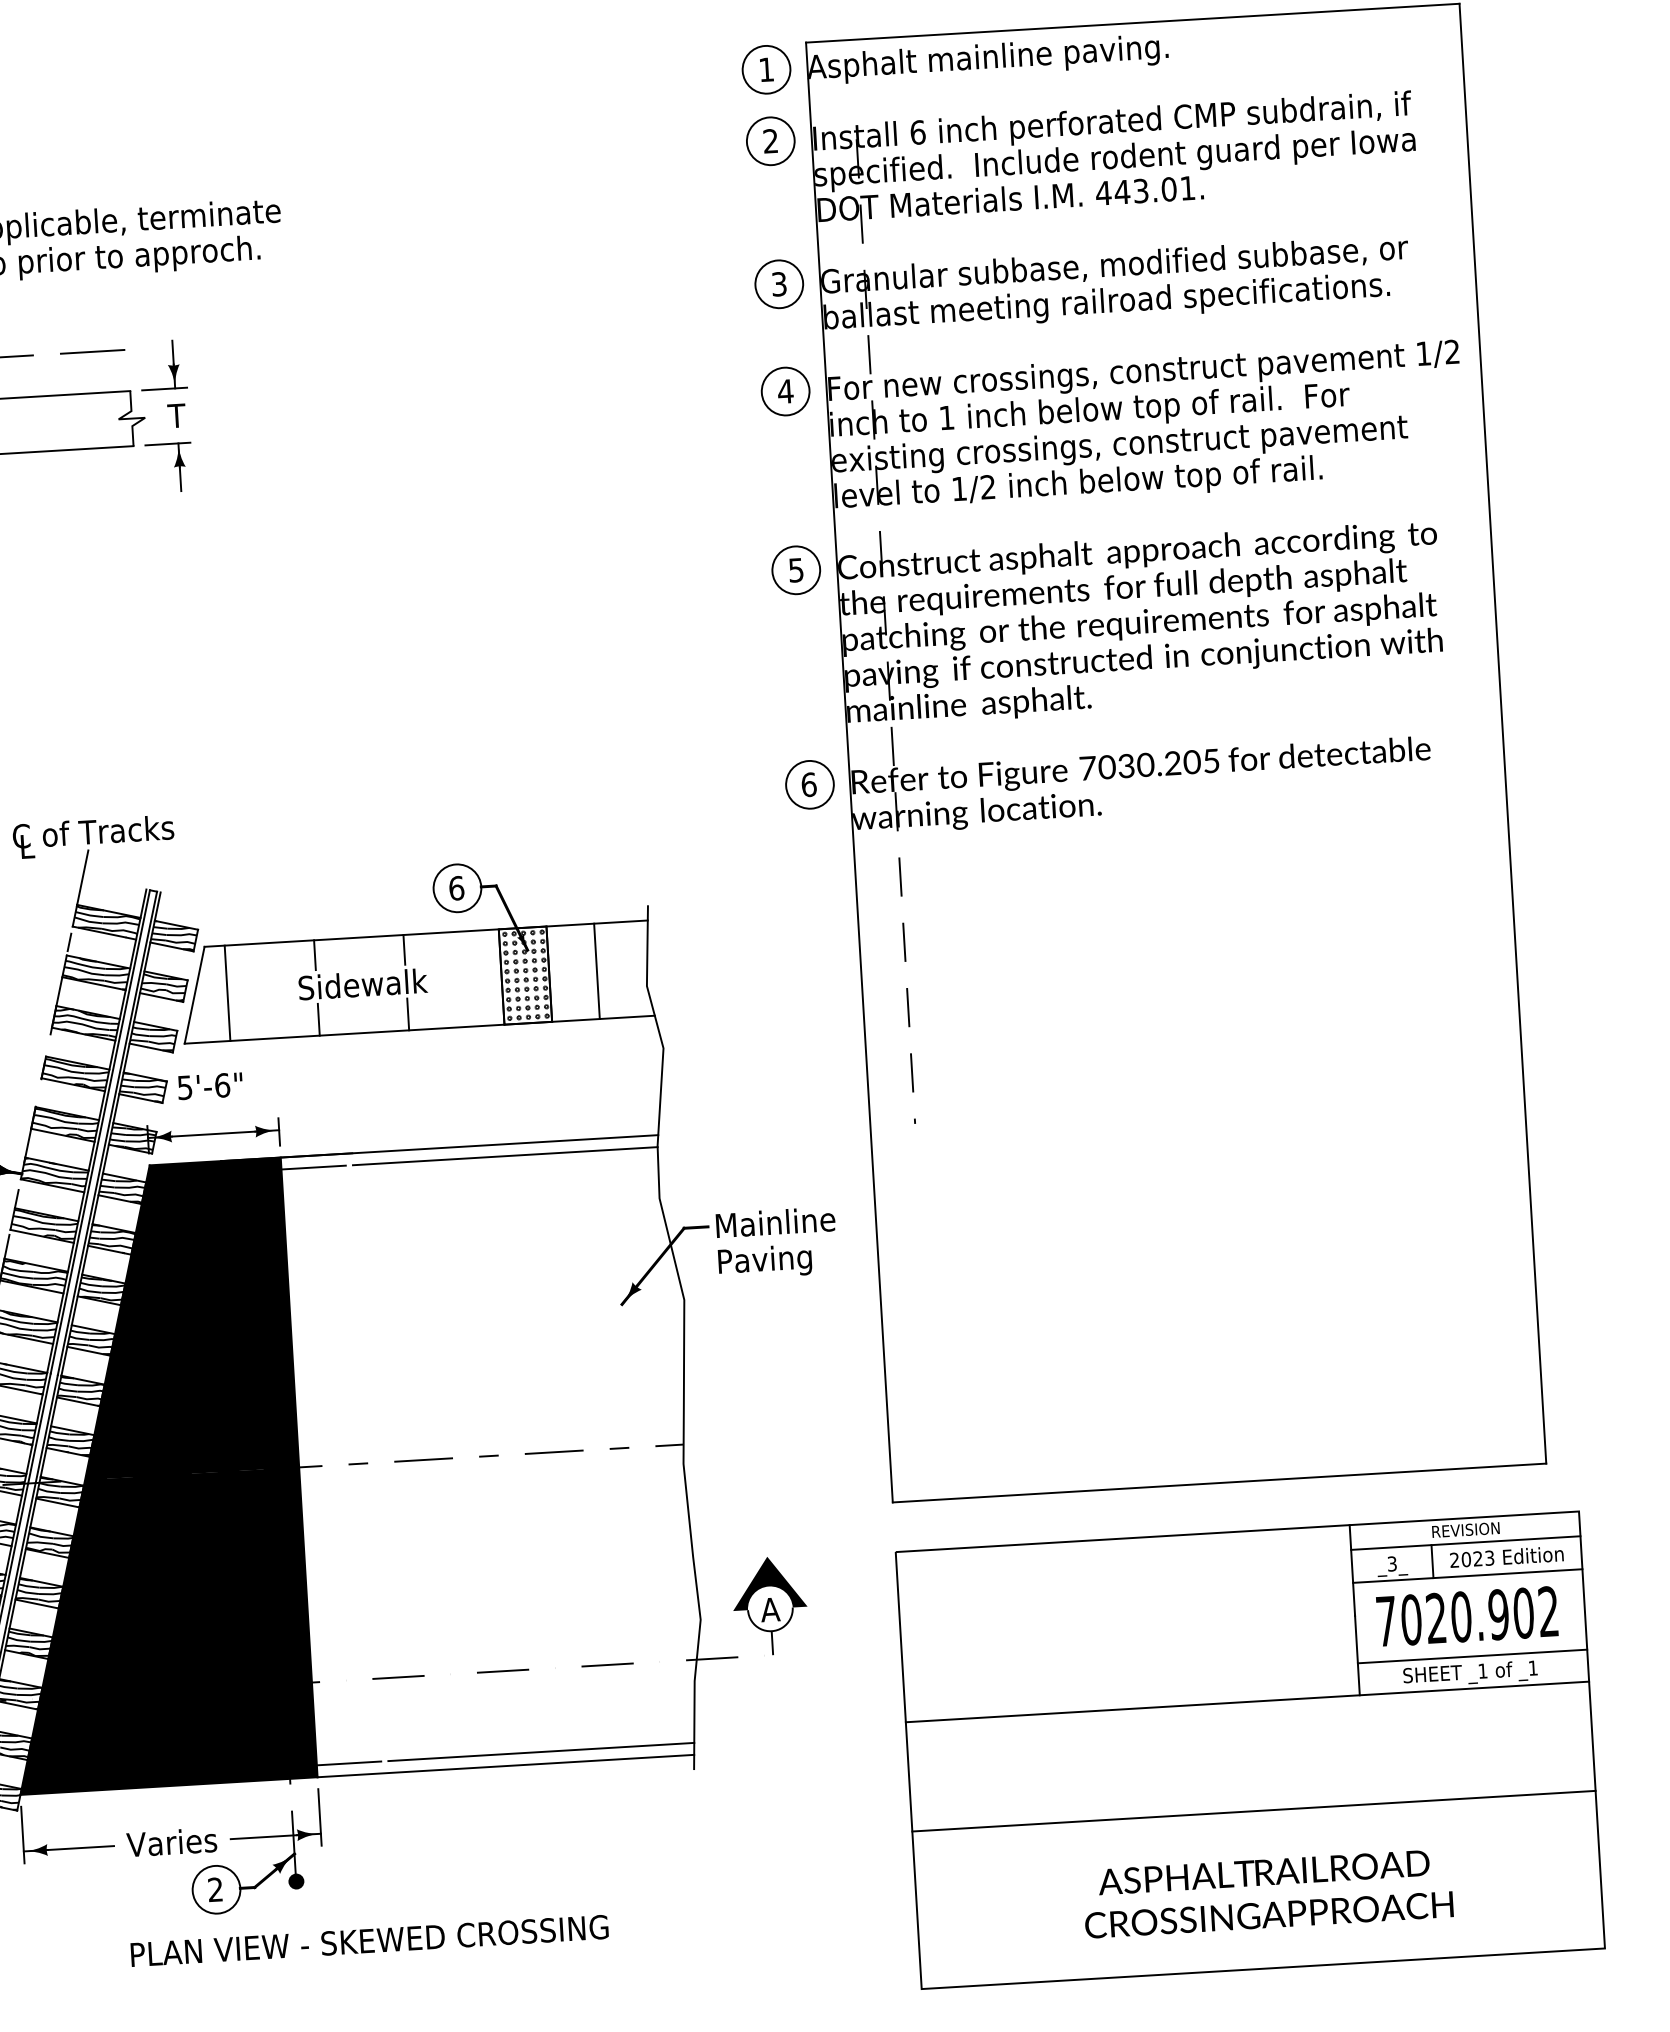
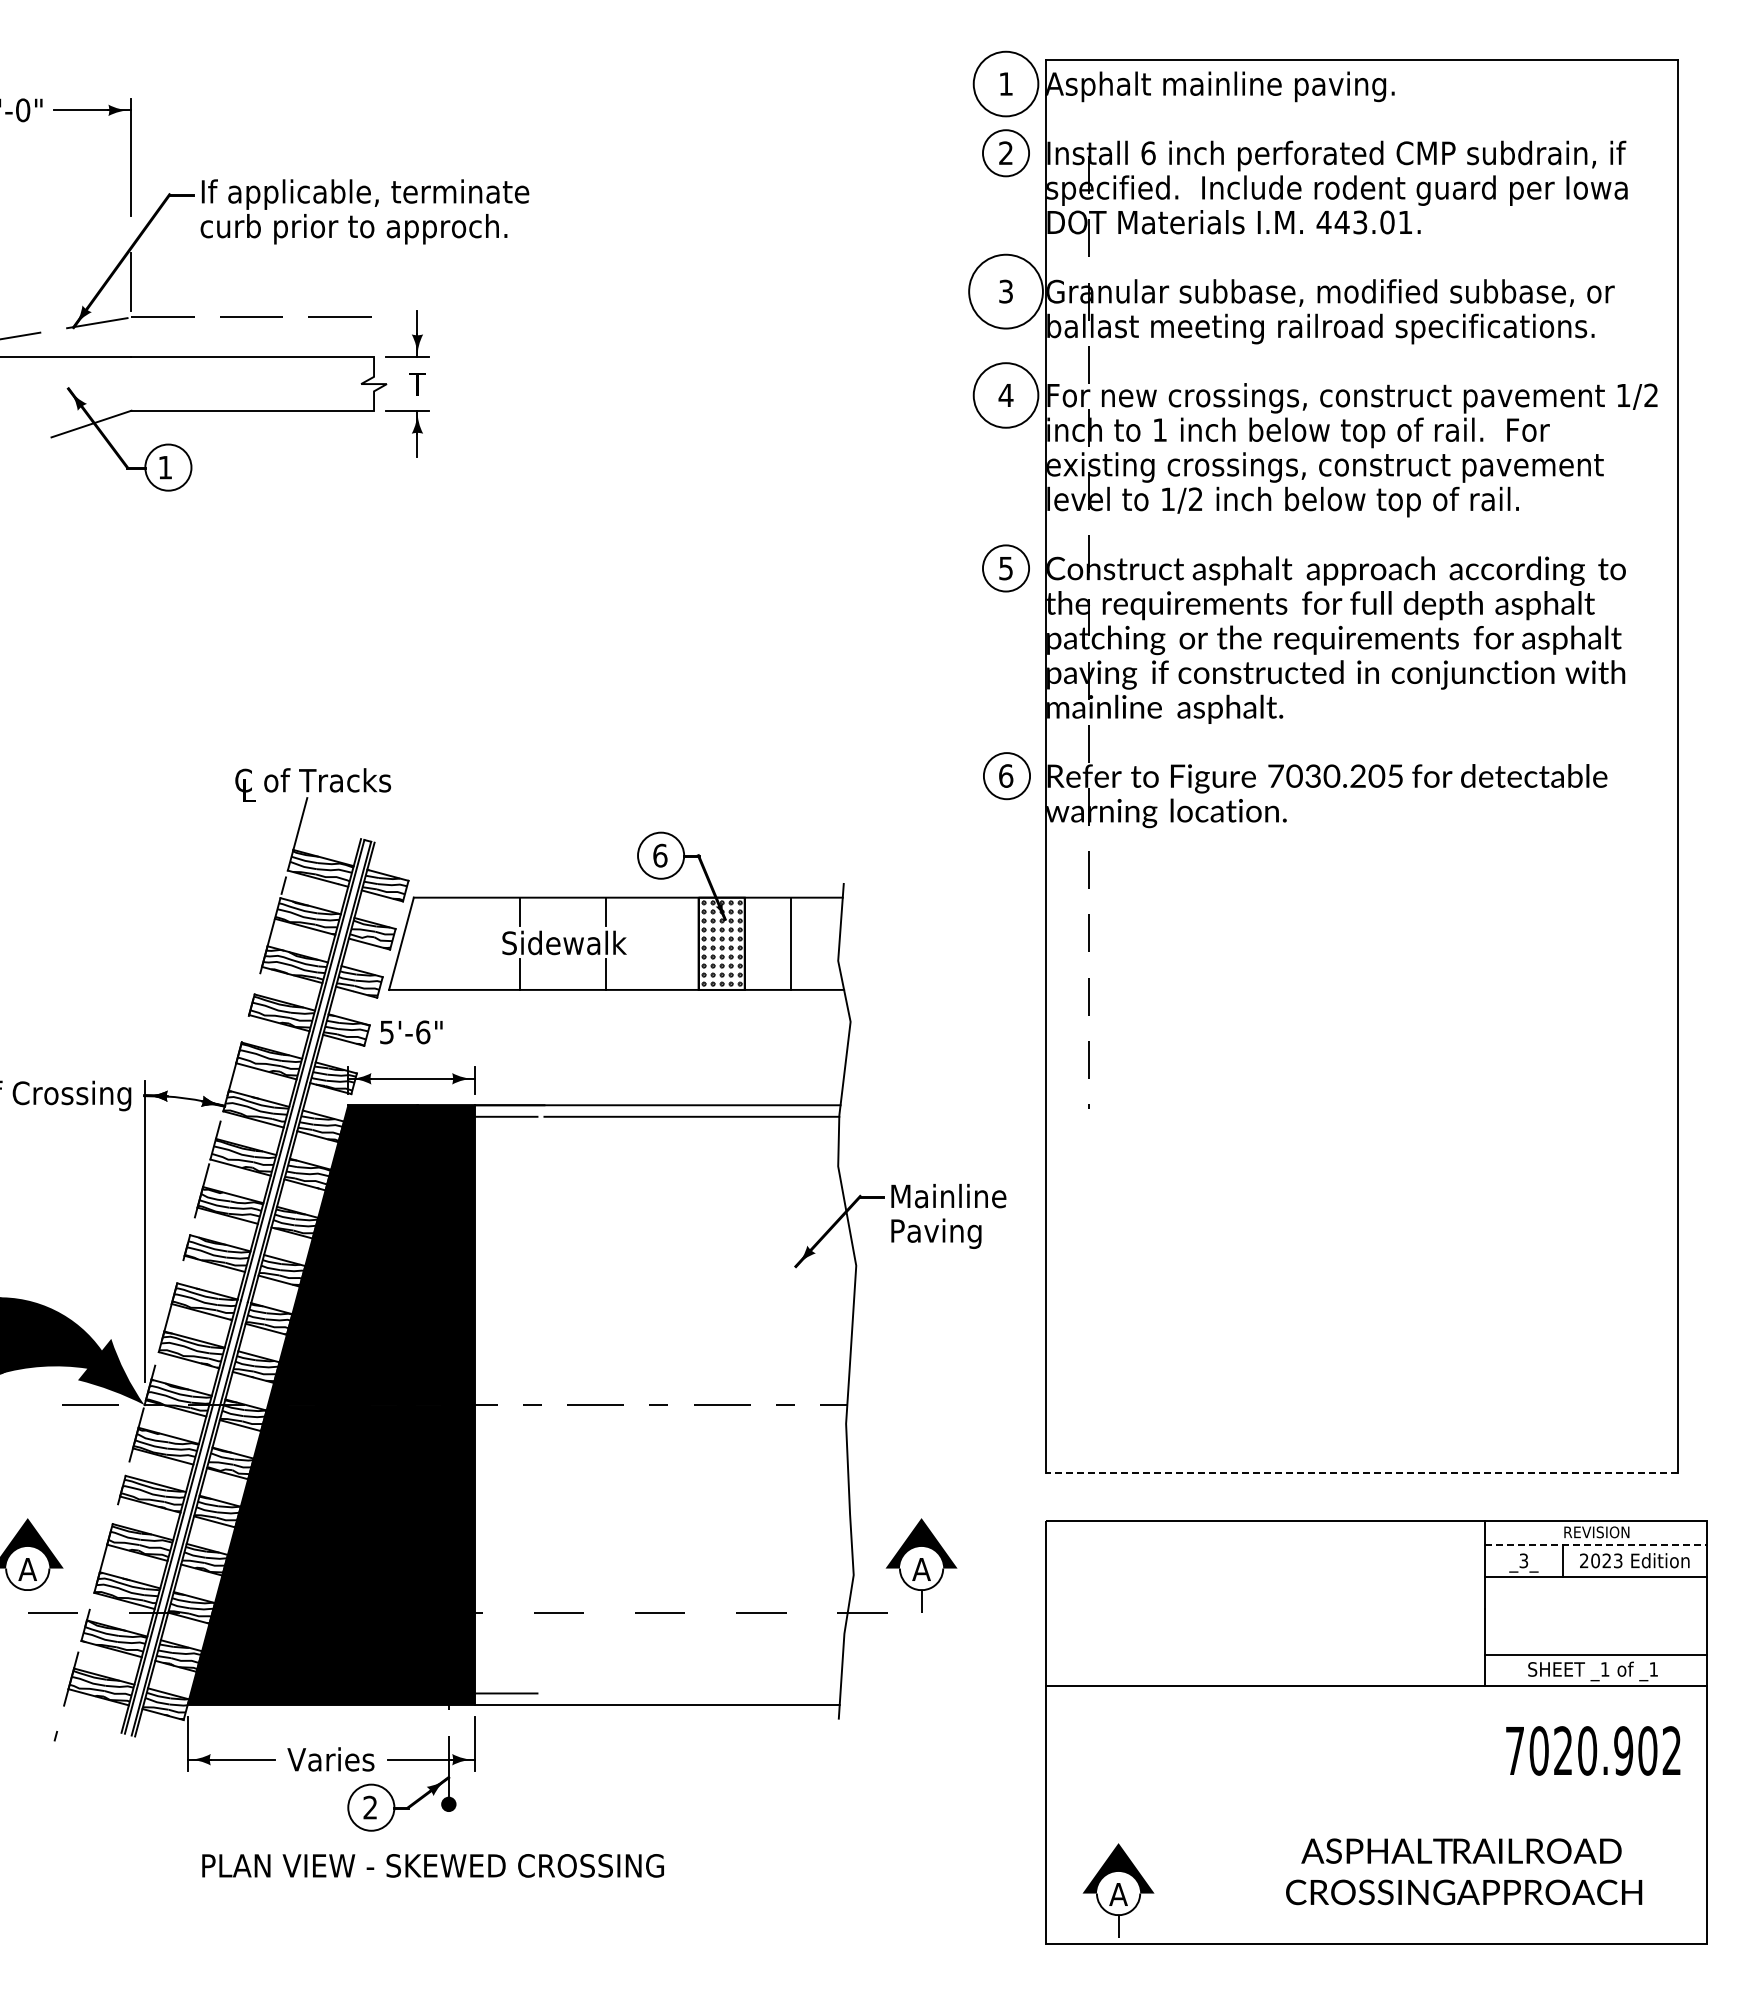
circle: (766, 70) -> (1005, 84), size x1.4
circle: (778, 284) -> (1005, 291), size x1.6
circle: (785, 391) -> (1005, 395), size x1.4
line: (227, 992) -> (433, 943), removed
line: (1219, 1482) -> (1361, 1472), solid -> dashed
line: (1466, 1542) -> (1596, 1544), solid -> dashed
text: (1467, 1616) -> (1593, 1750), moved
line: (541, 1752) -> (692, 1693), removed
line: (1253, 1811) -> (1375, 1791), removed
text: (1268, 1893) -> (1464, 1871), moved
part: (993, 1929) -> (1118, 1890), added
text: (369, 1940) -> (432, 1865), moved

